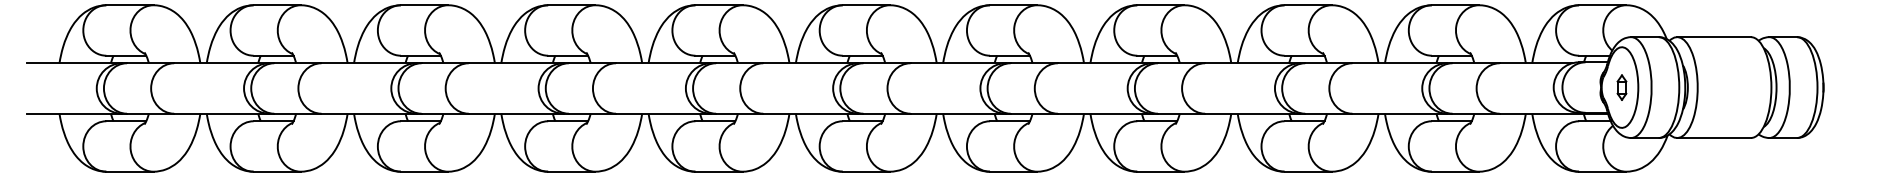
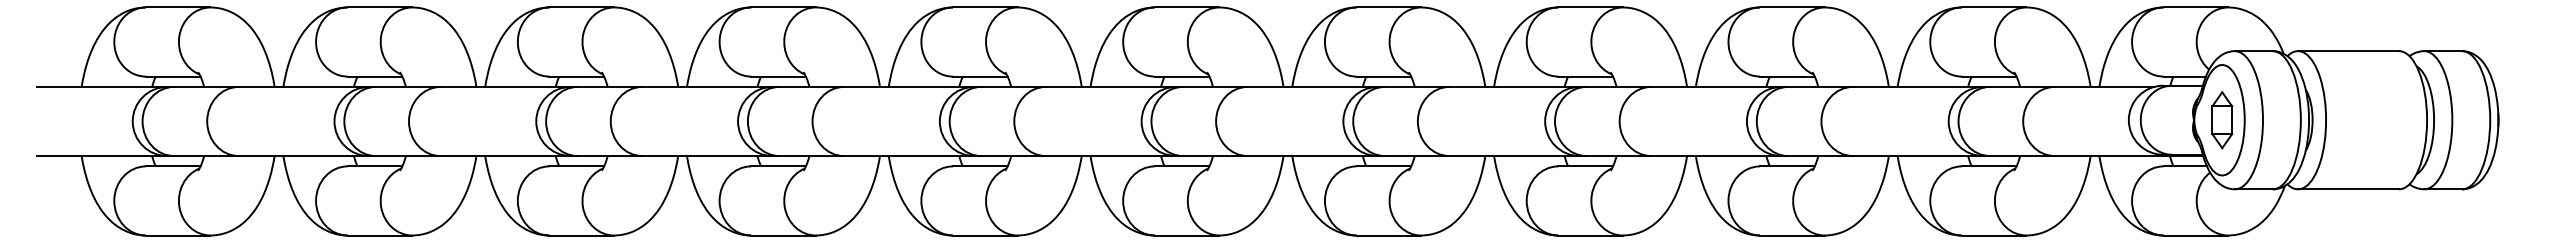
part: (1622, 87) -> (2222, 120), size x1.67

